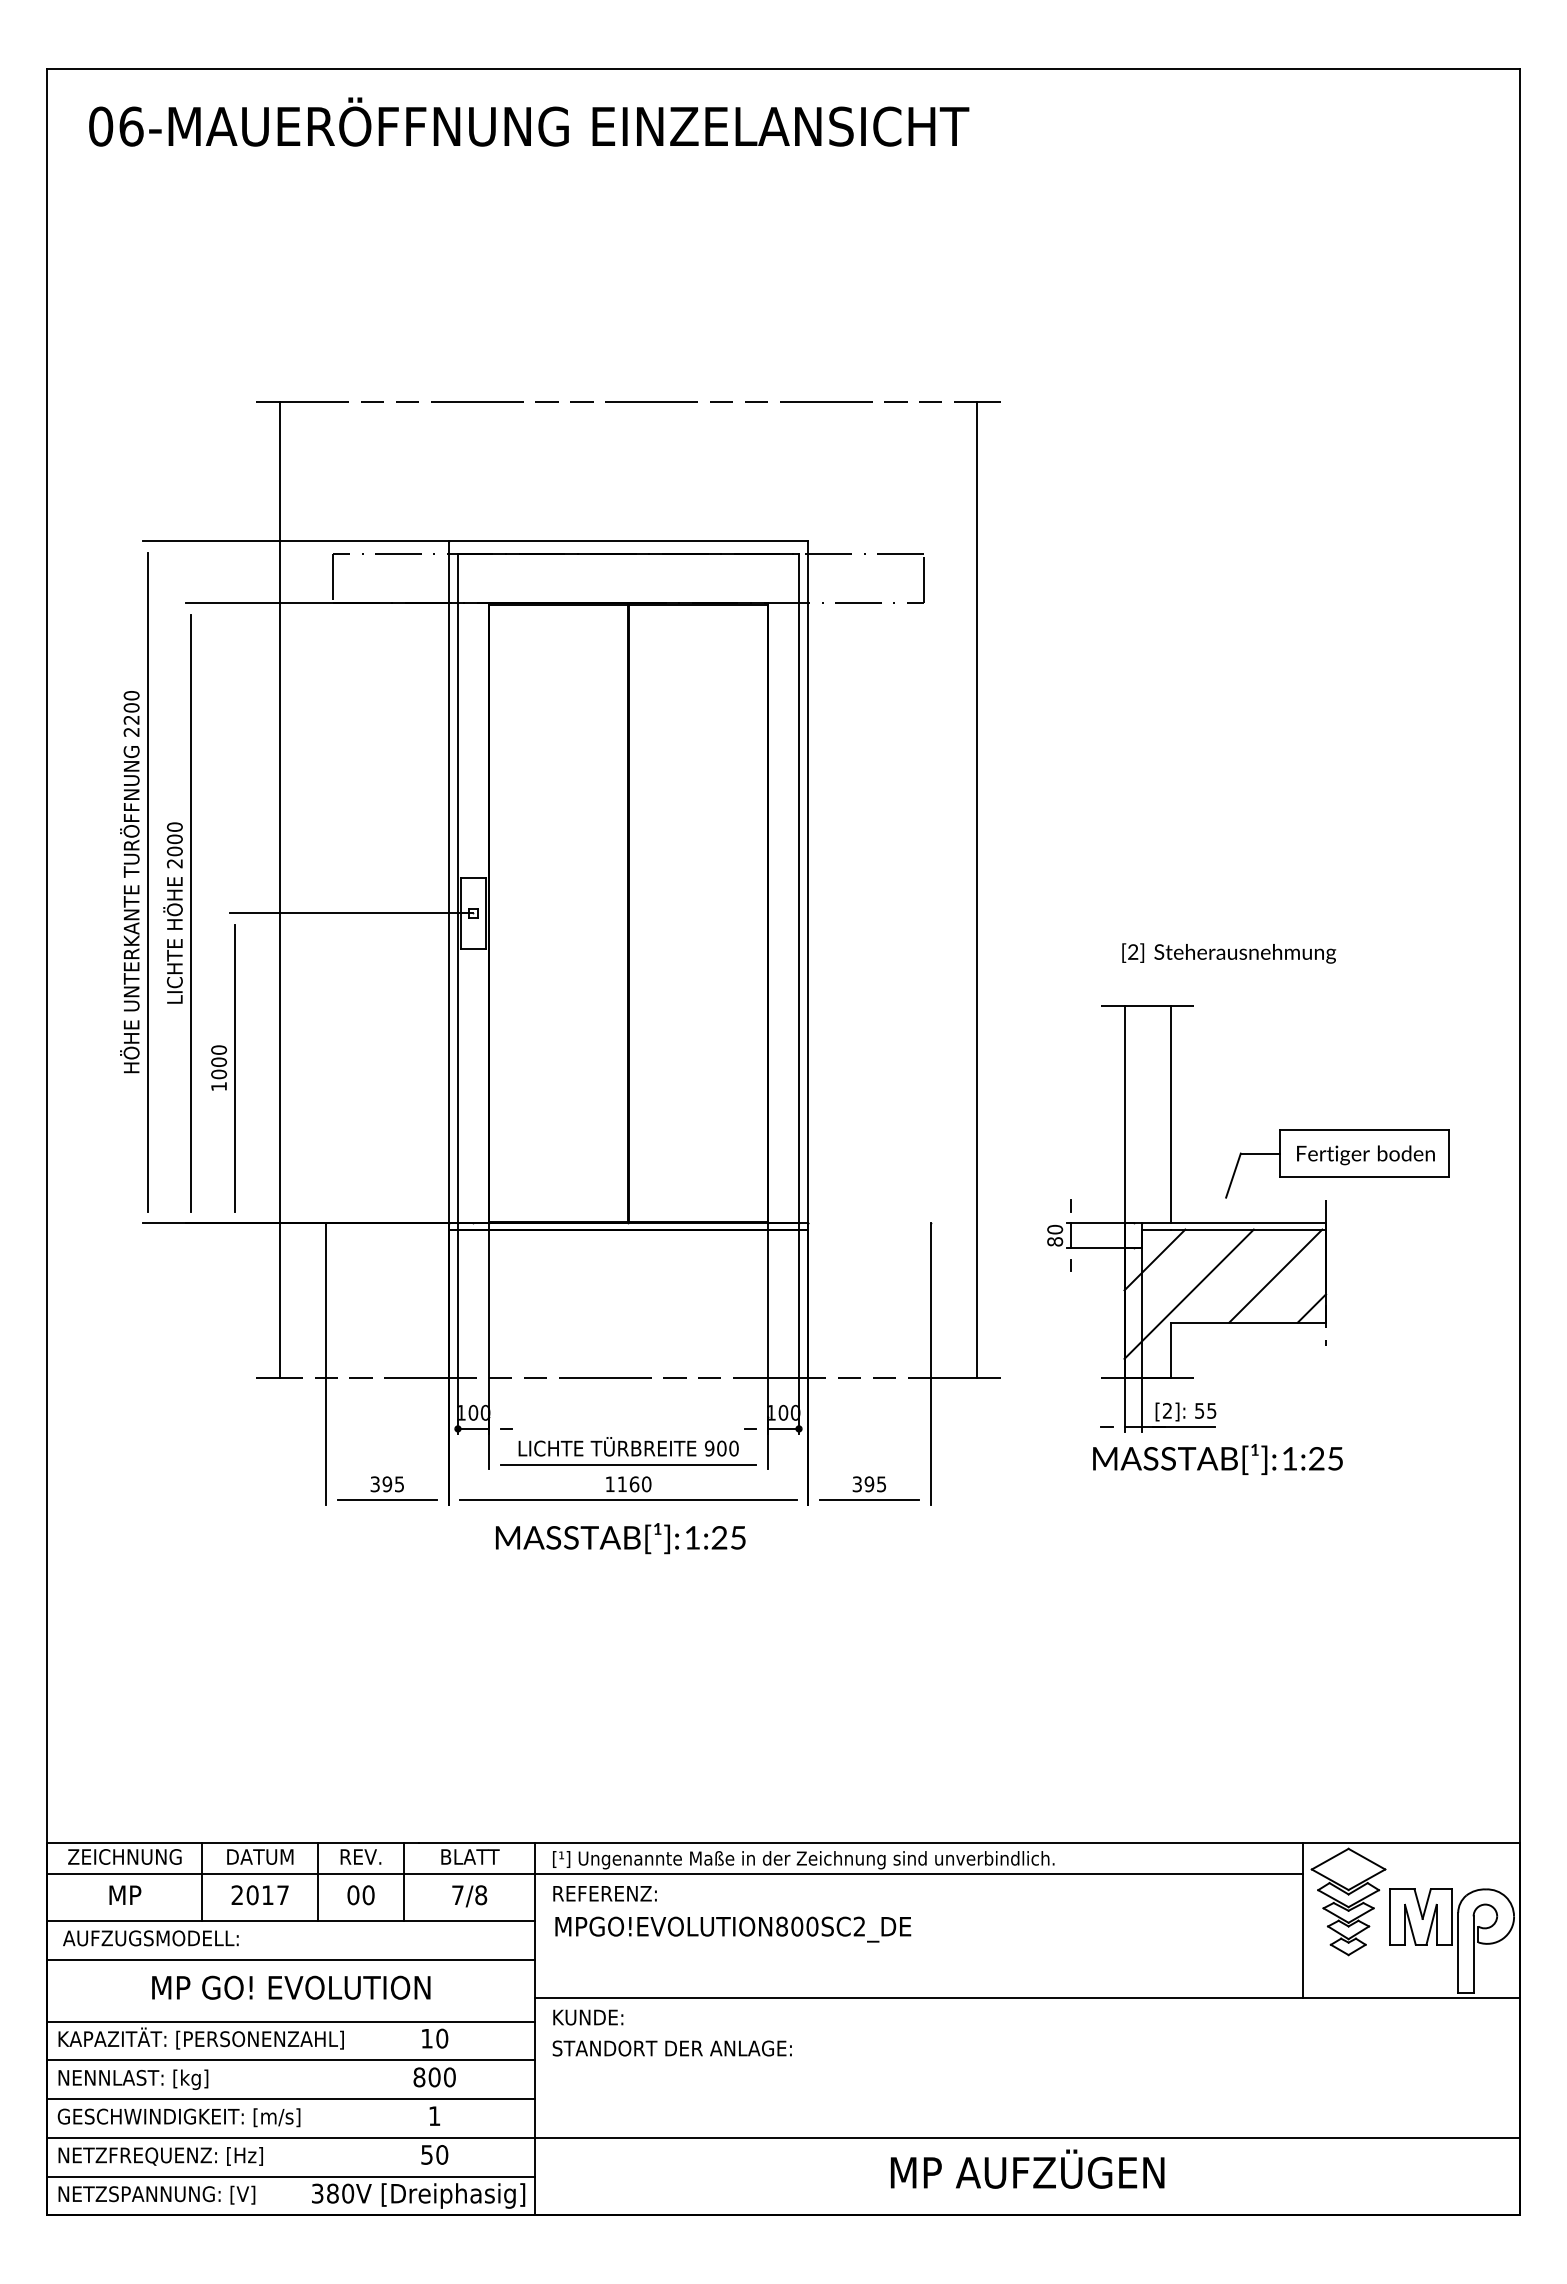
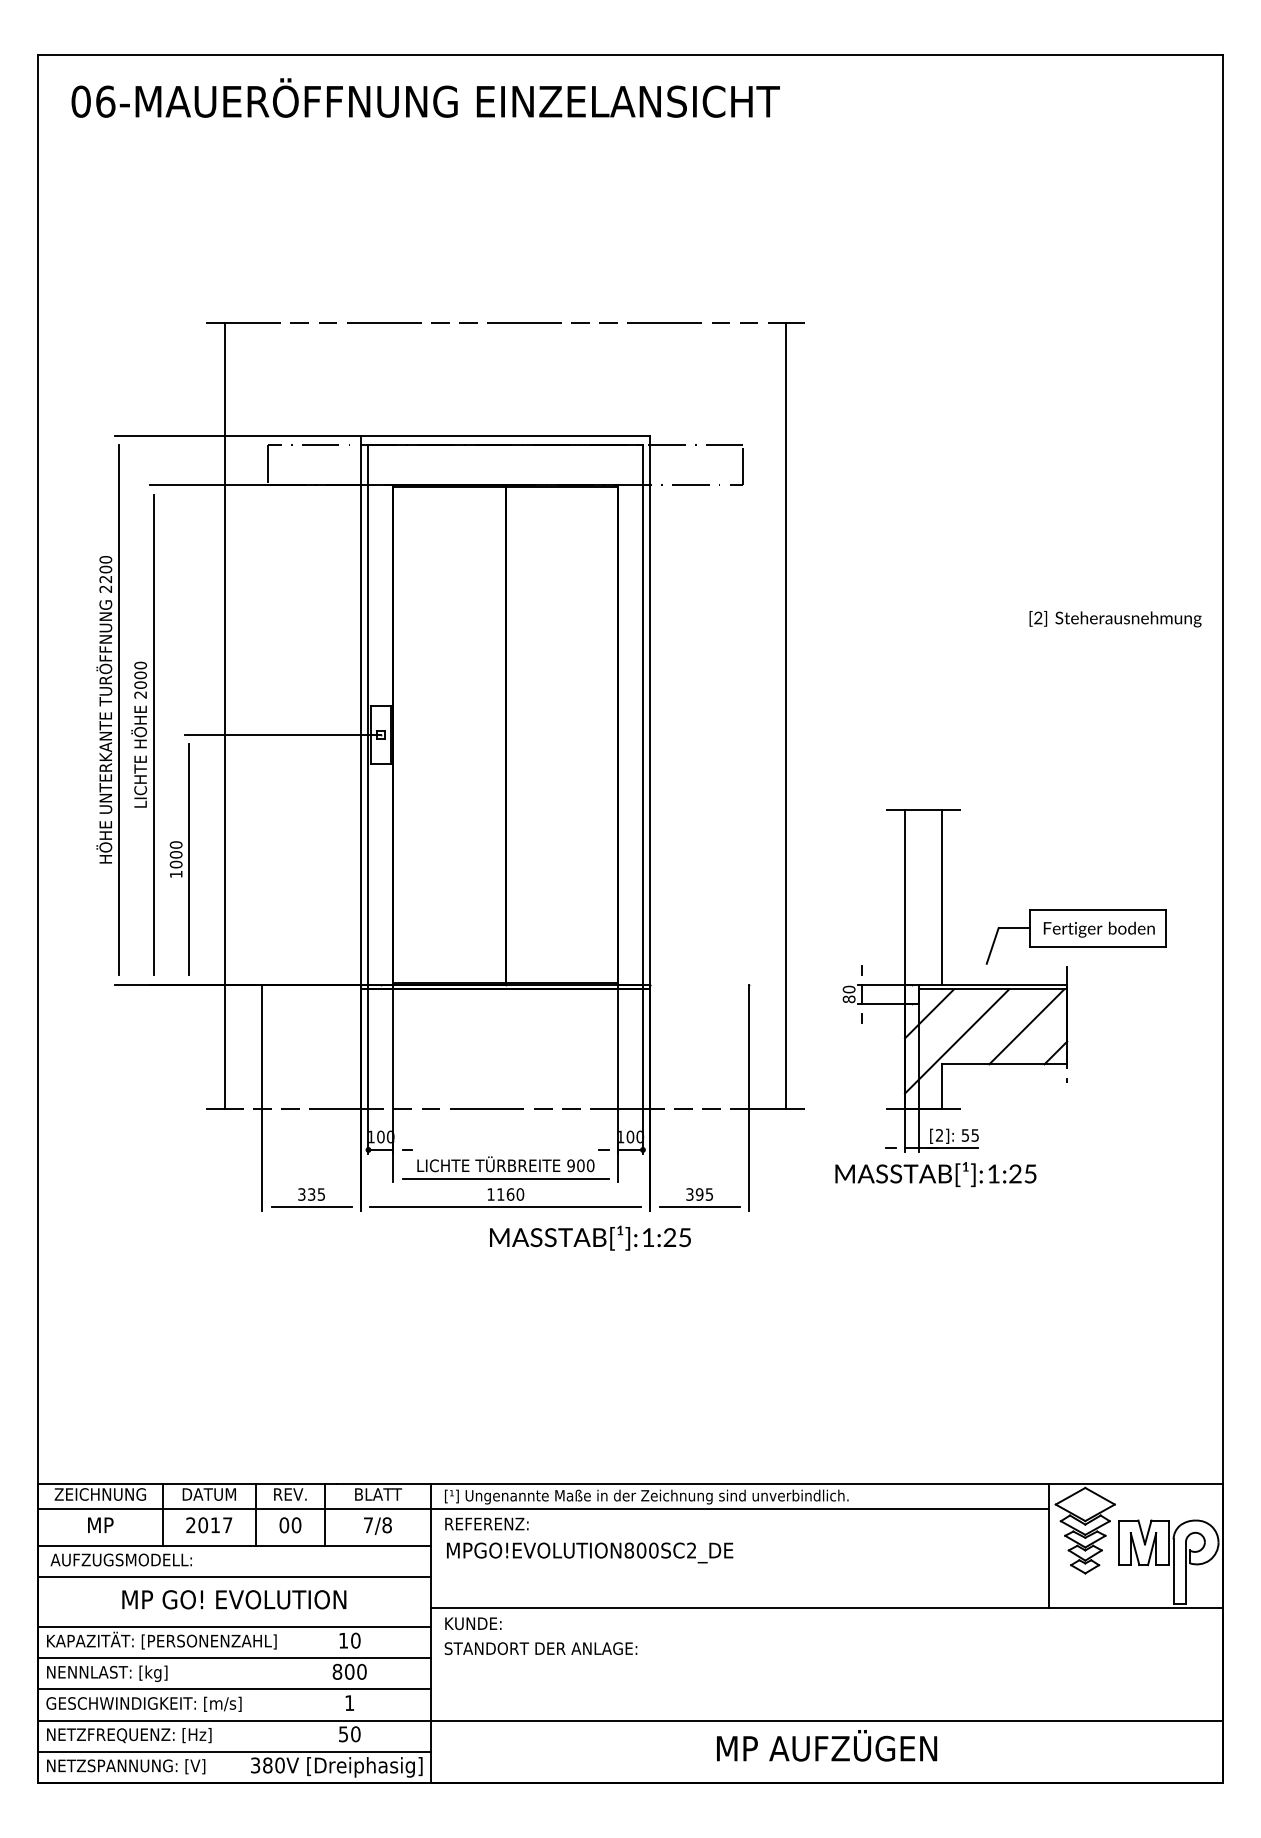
text: (1229, 953) -> (1115, 619), moved
text: (1217, 1459) -> (935, 1174), moved
text: (387, 1483) -> (311, 1193), 395 -> 335
text: (620, 1538) -> (590, 1238), moved

